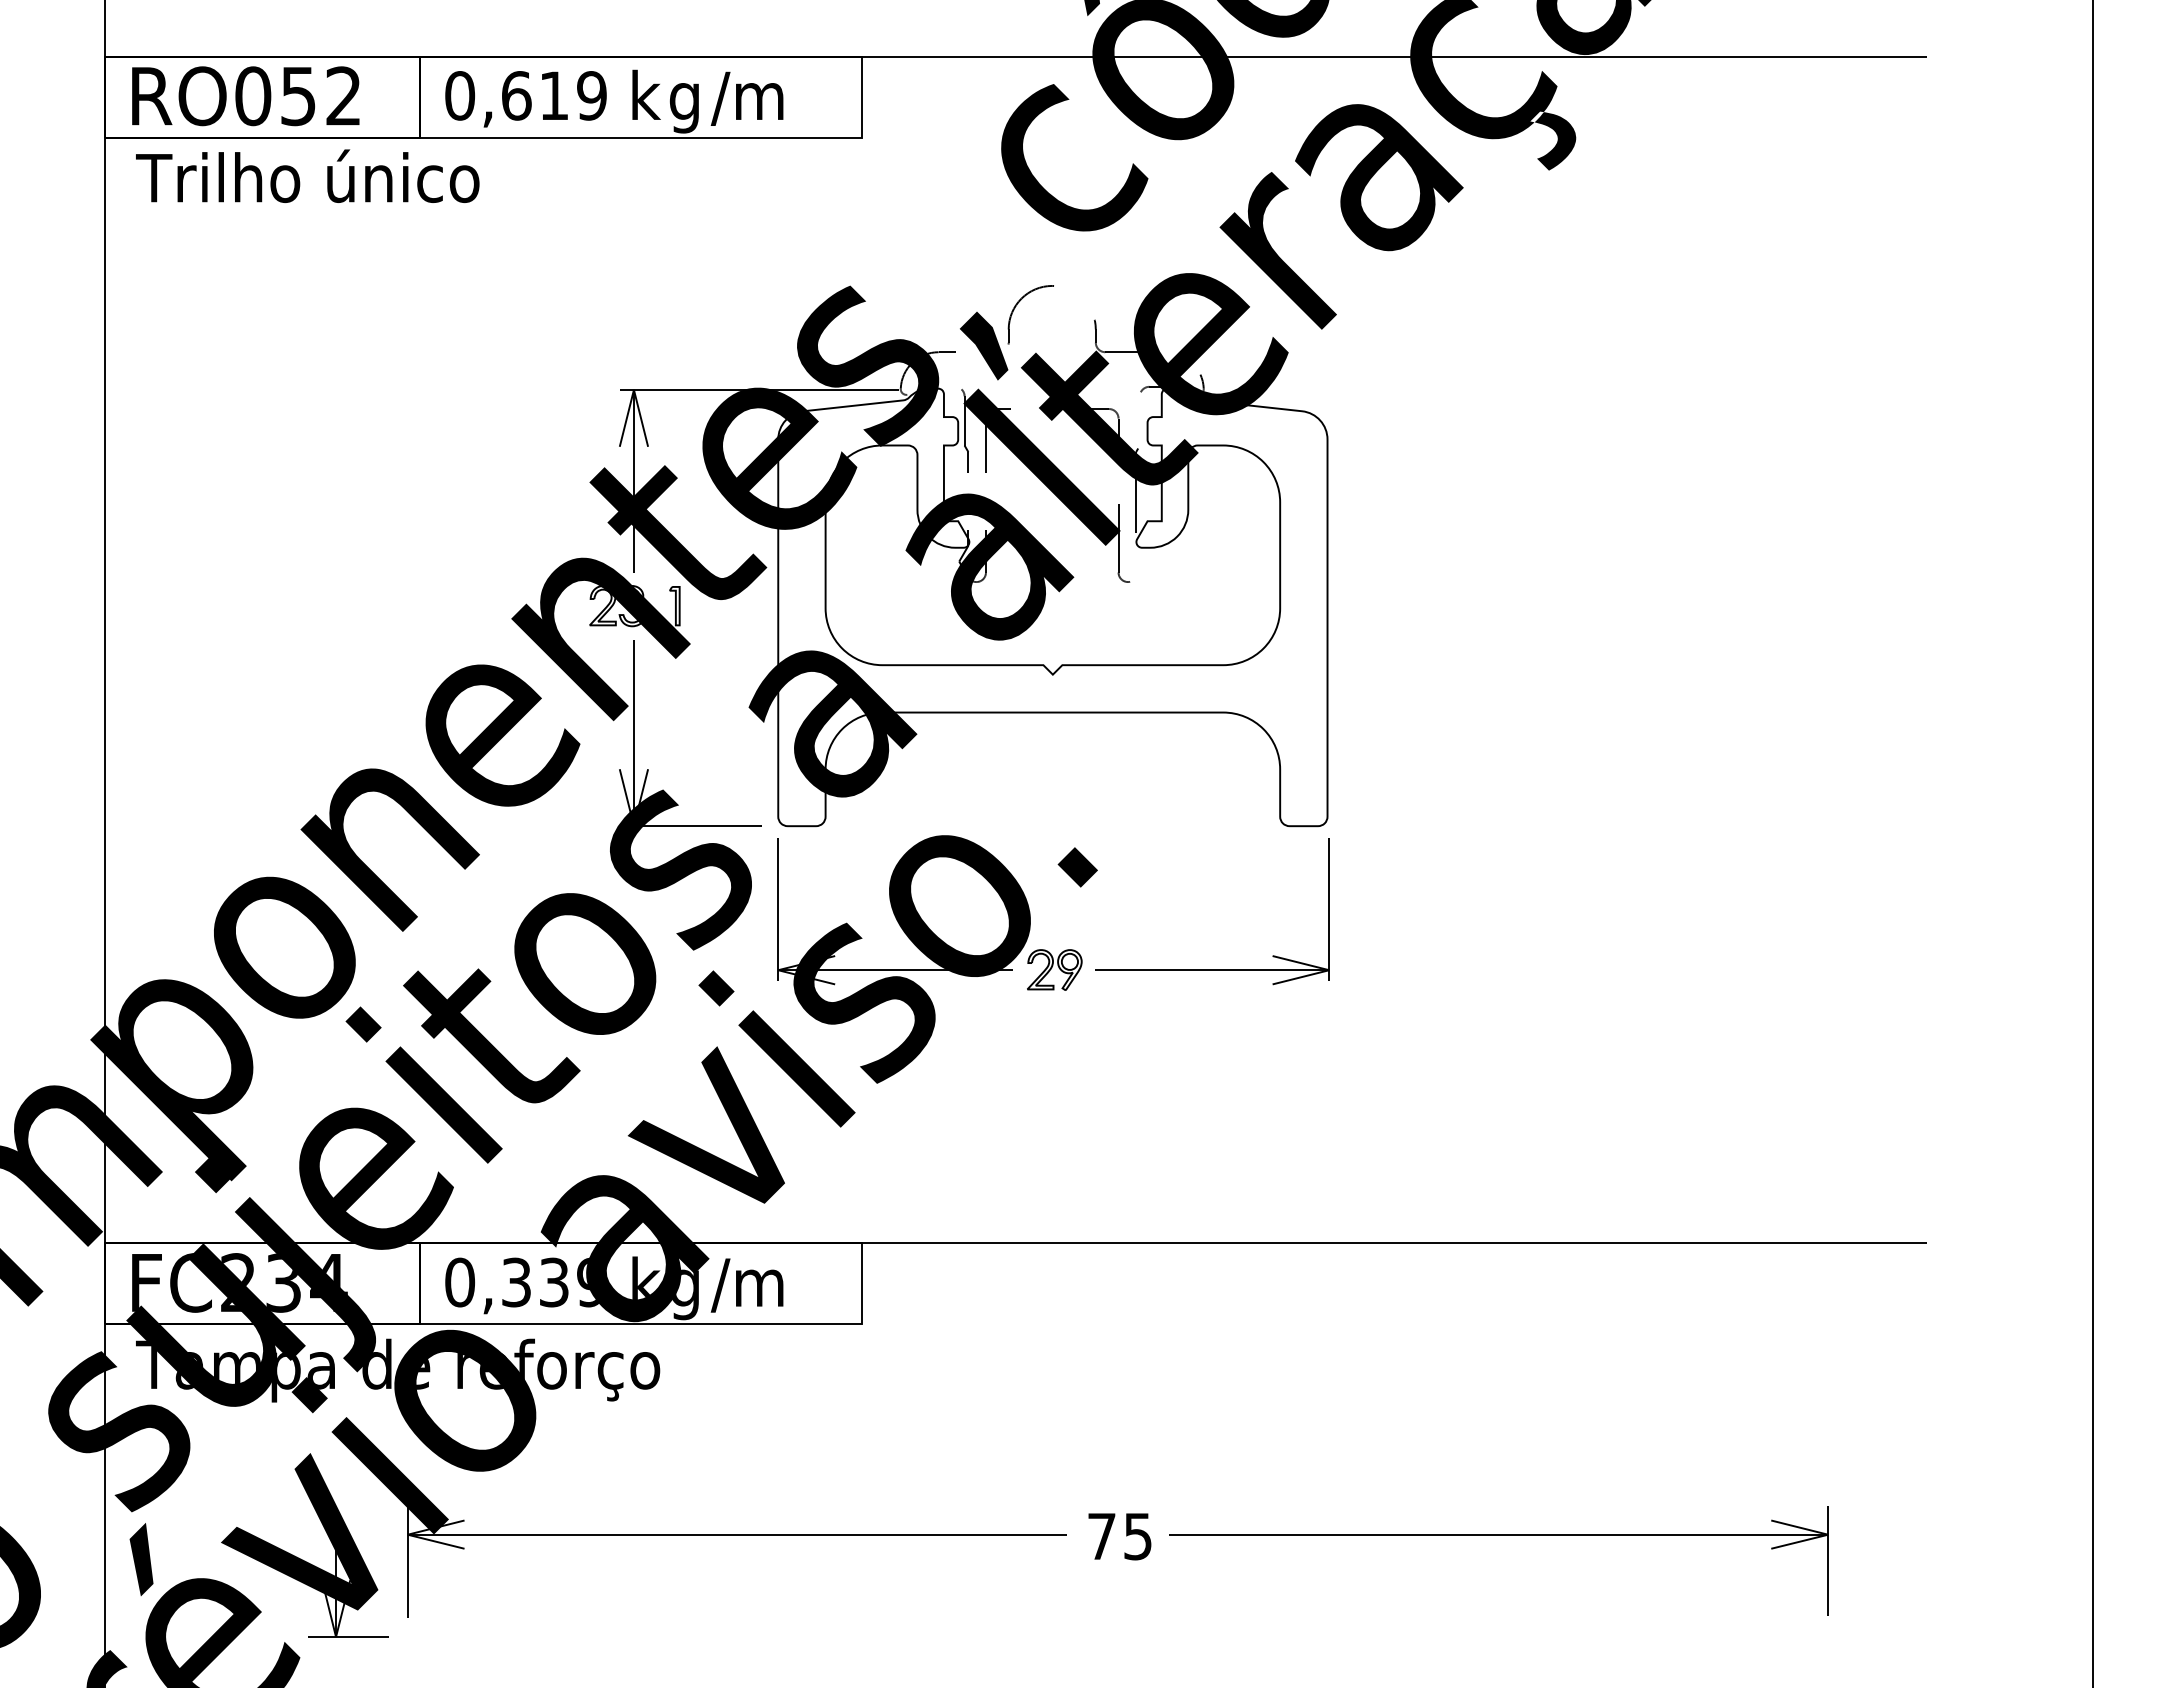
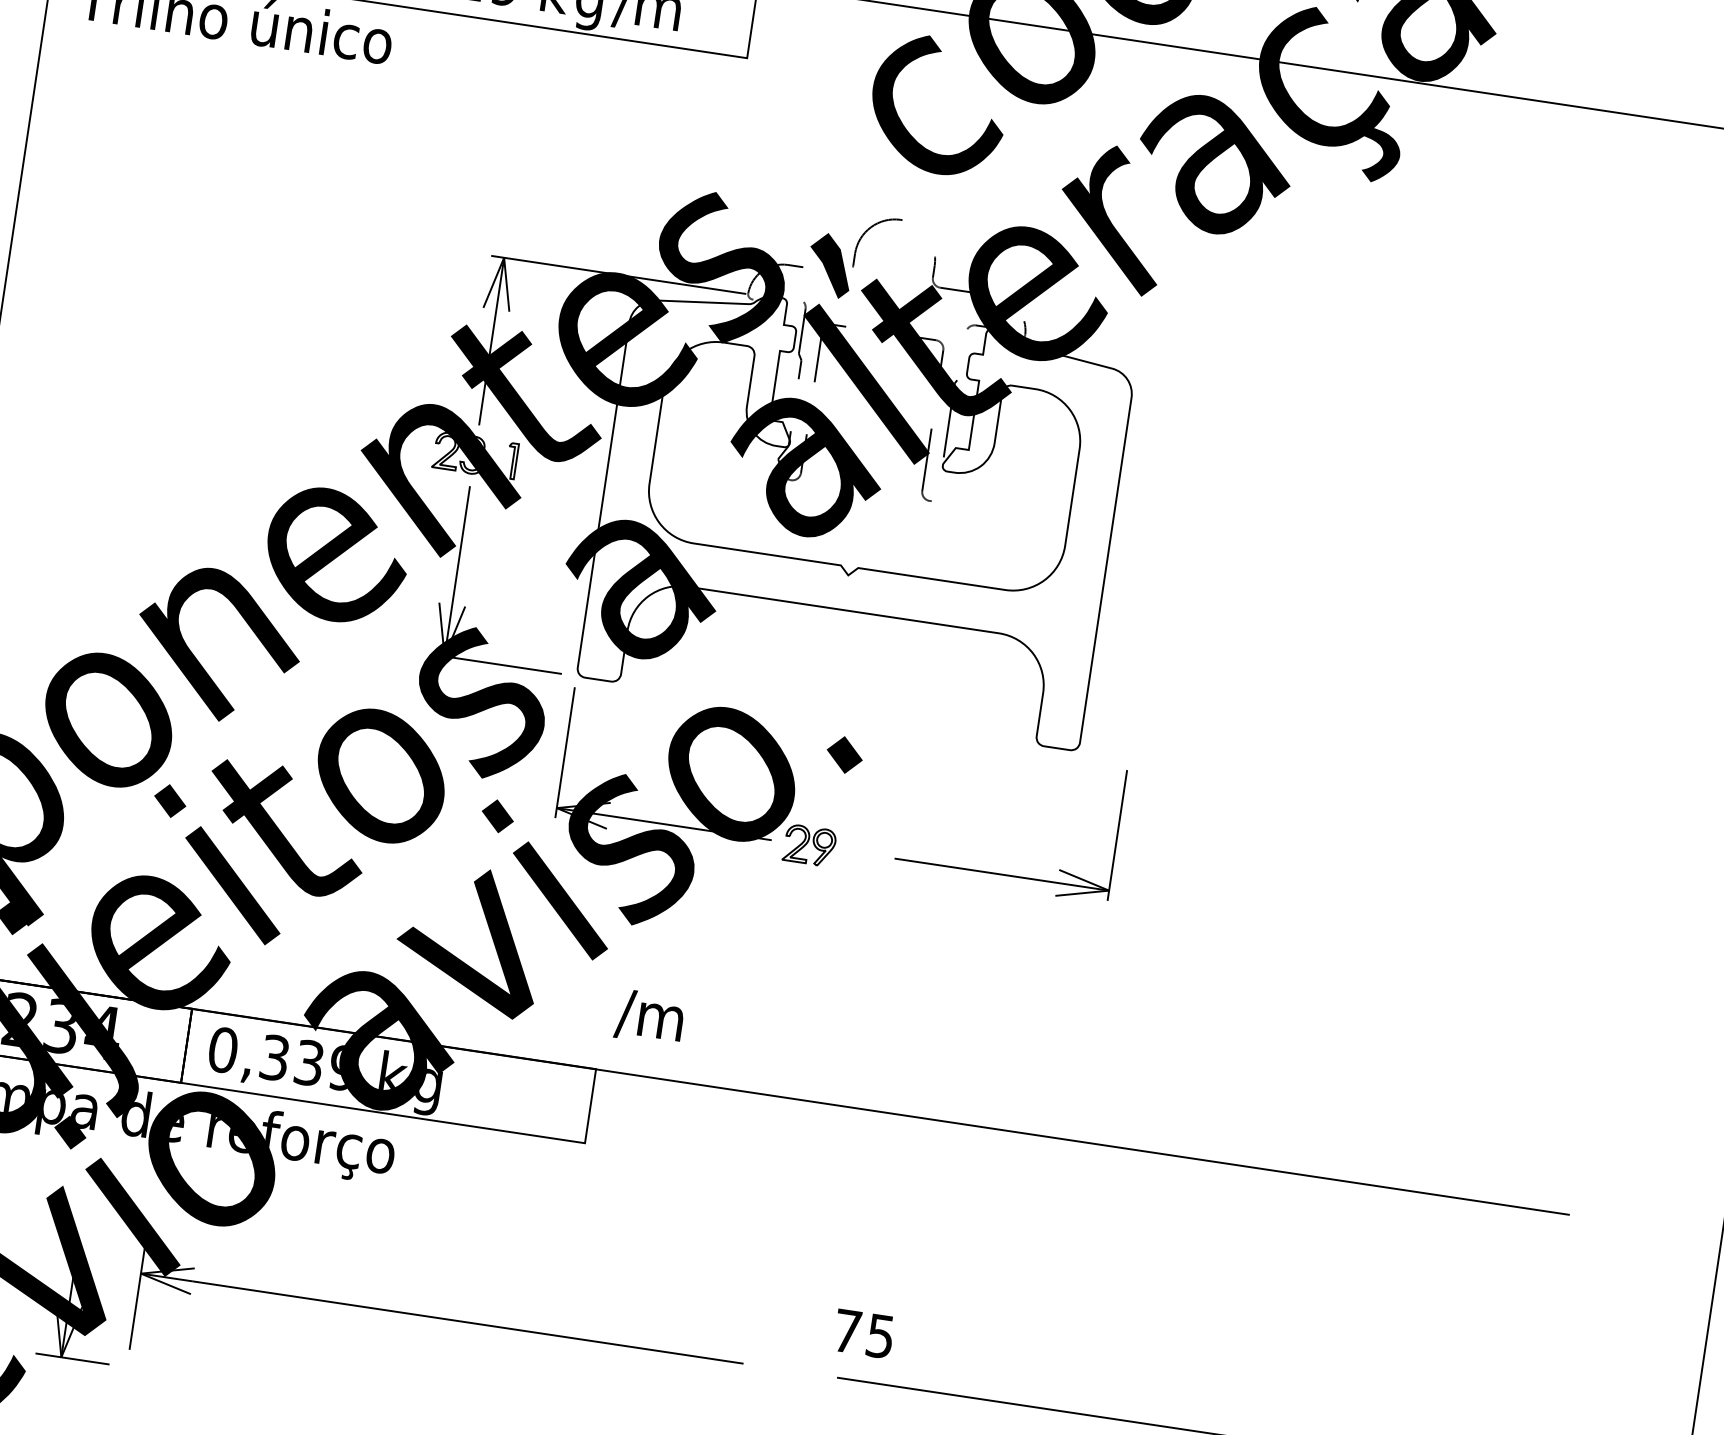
part: (1212, 969) -> (1002, 874), moved
text: (746, 1285) -> (649, 1017), moved
text: (1119, 1536) -> (863, 1333), moved

